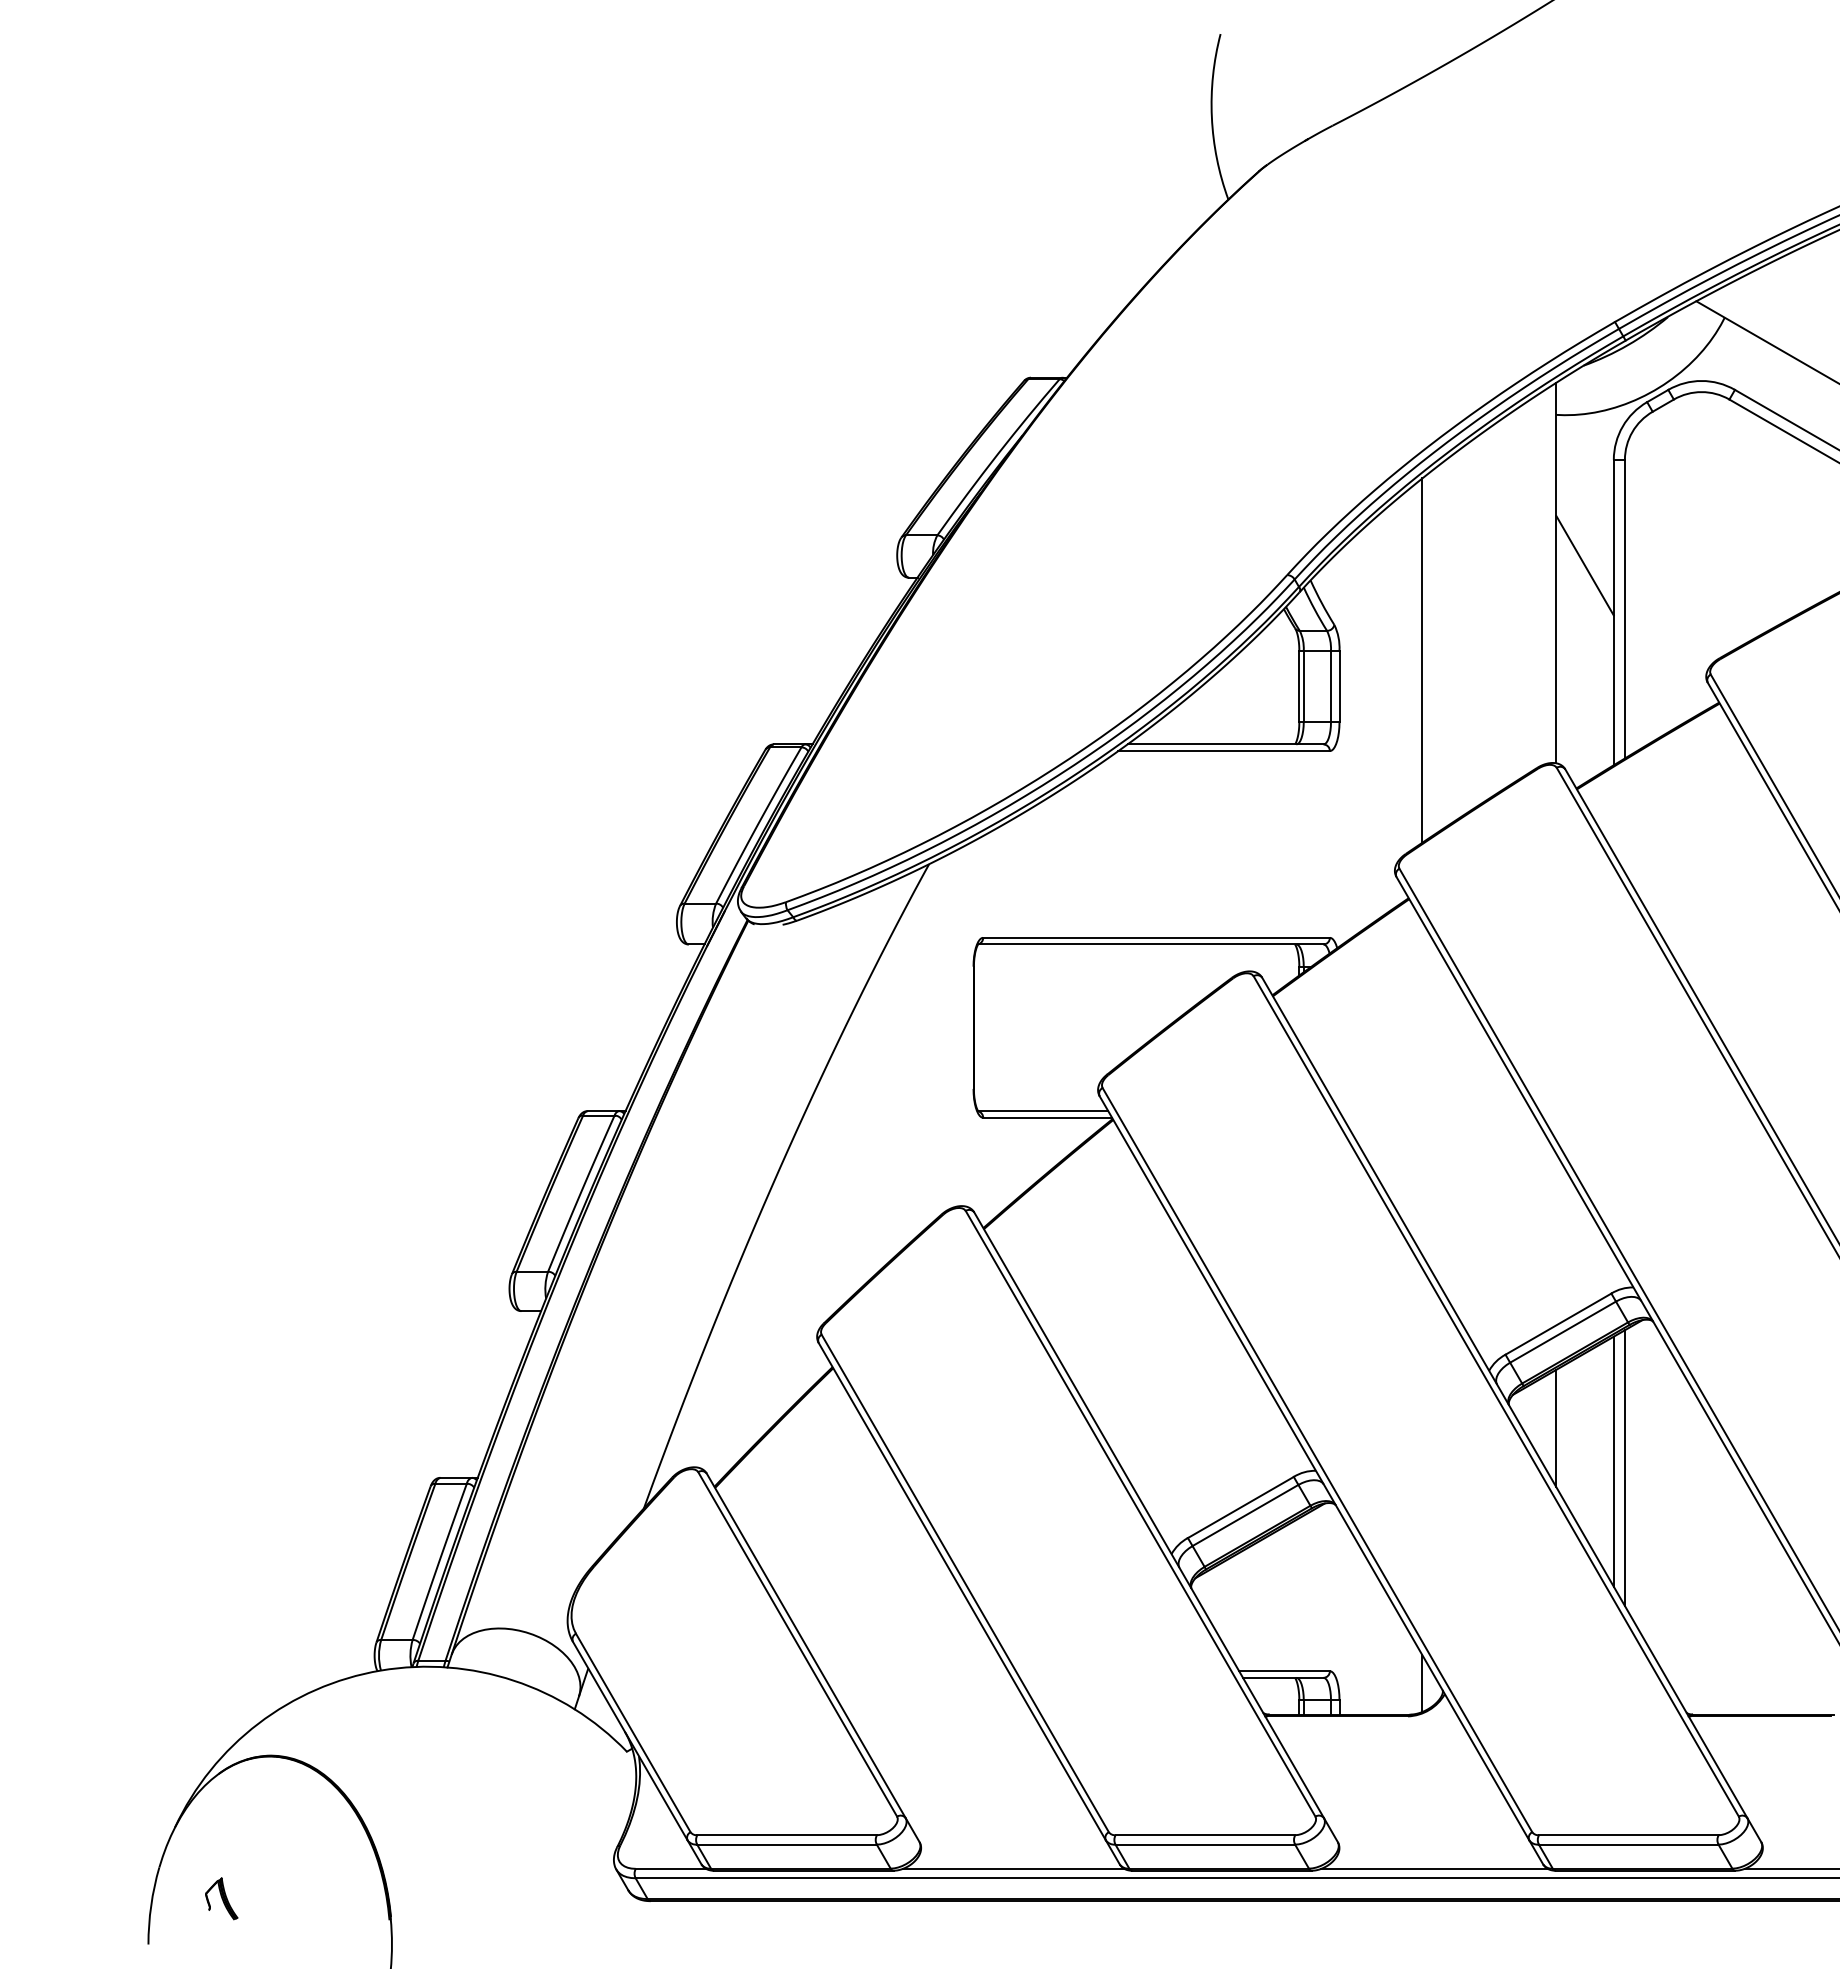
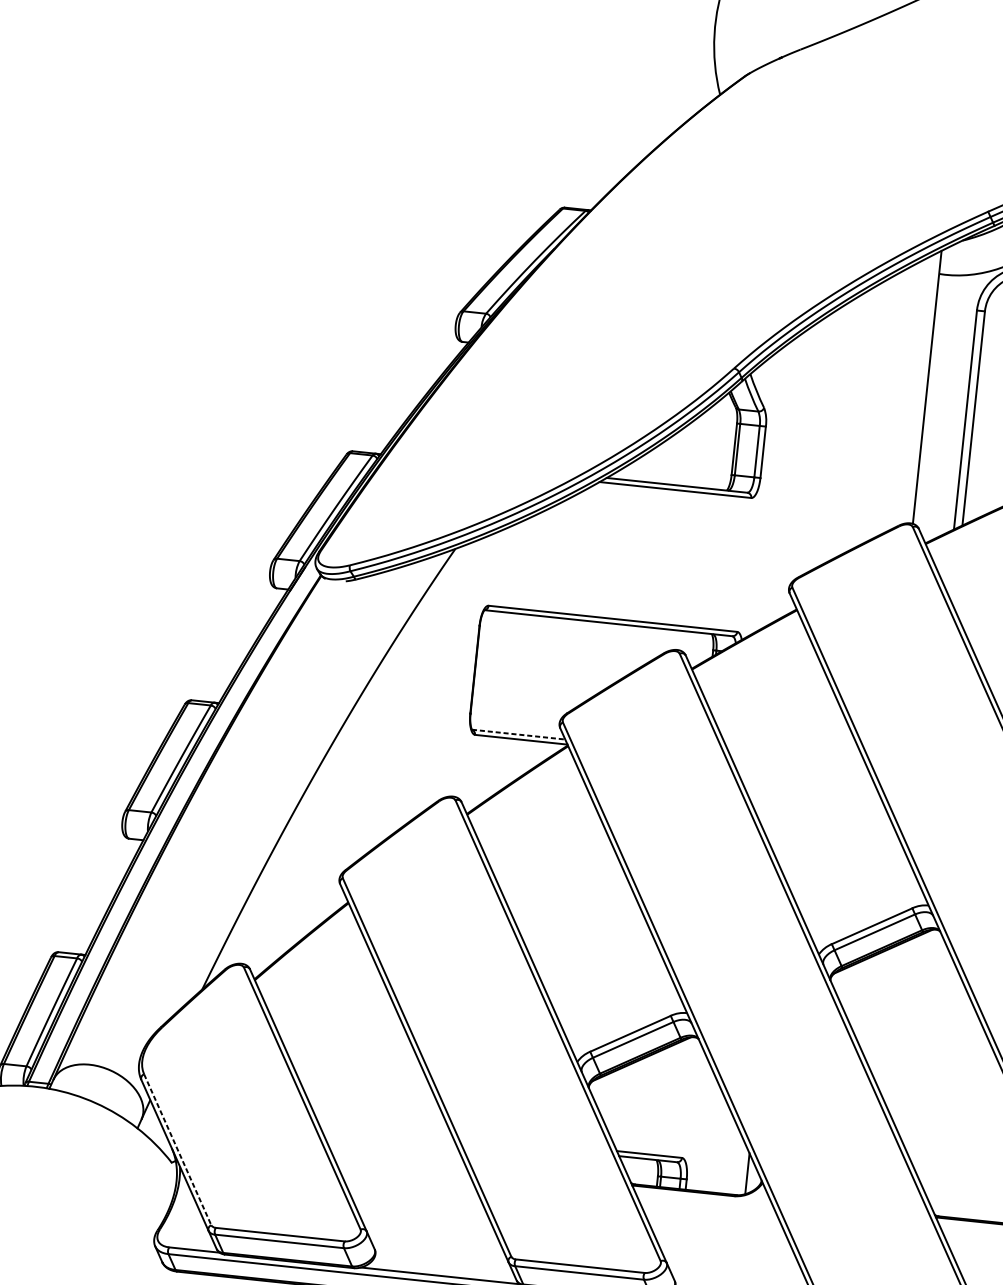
line: (1584, 565) -> (947, 384), removed
line: (1422, 660) -> (824, 440), removed
line: (1043, 1111) -> (518, 734), solid -> dashed
line: (1556, 1428) -> (862, 1000), removed
line: (1613, 1461) -> (901, 1028), removed
line: (1624, 1467) -> (908, 1034), removed
line: (633, 1733) -> (177, 1150), solid -> dashed

